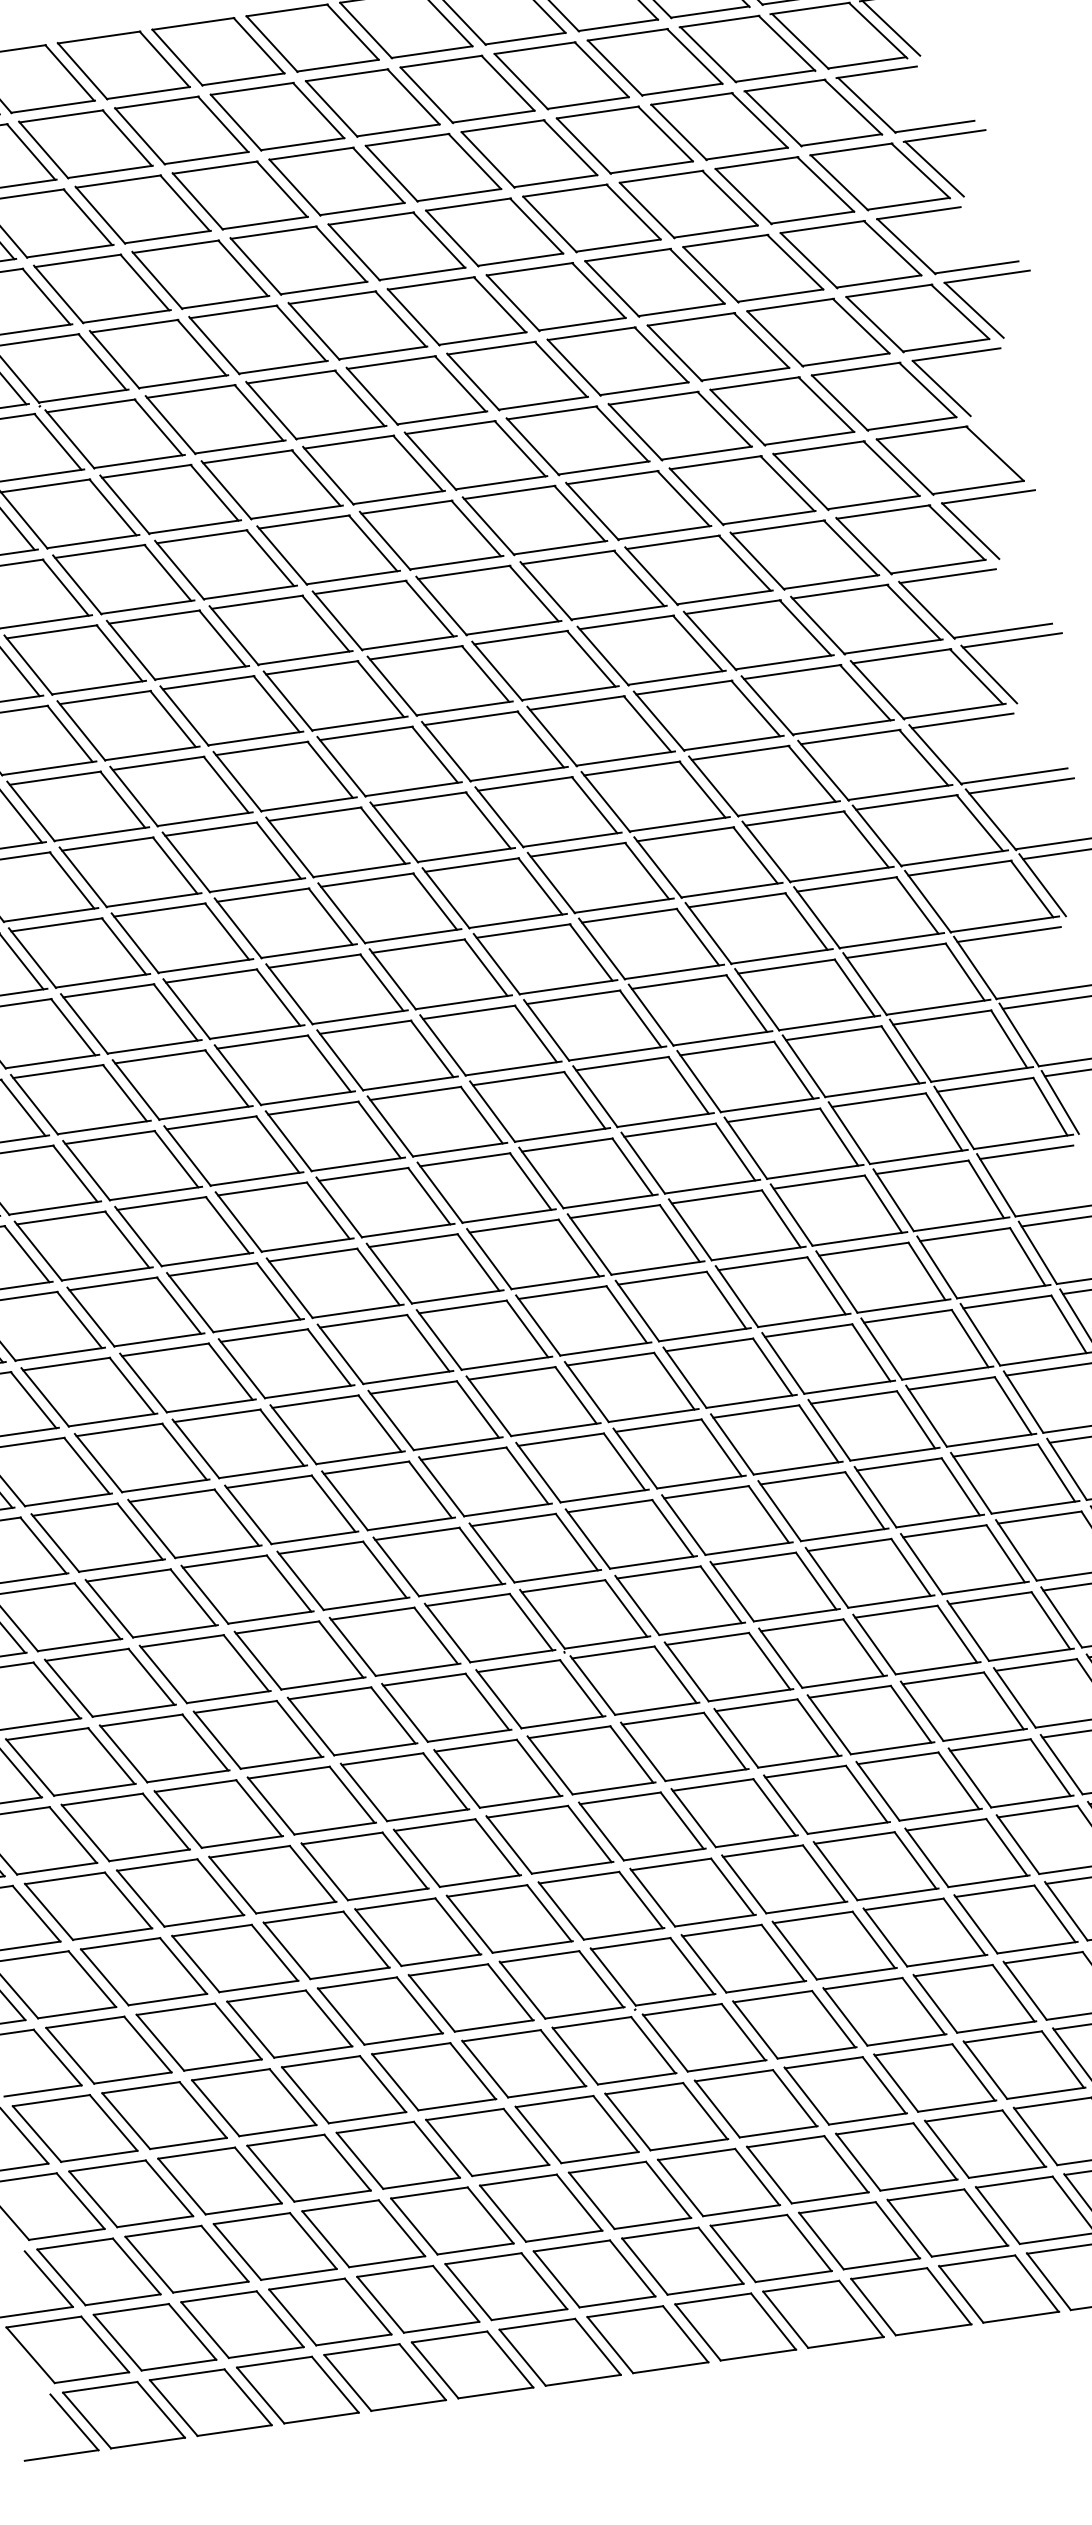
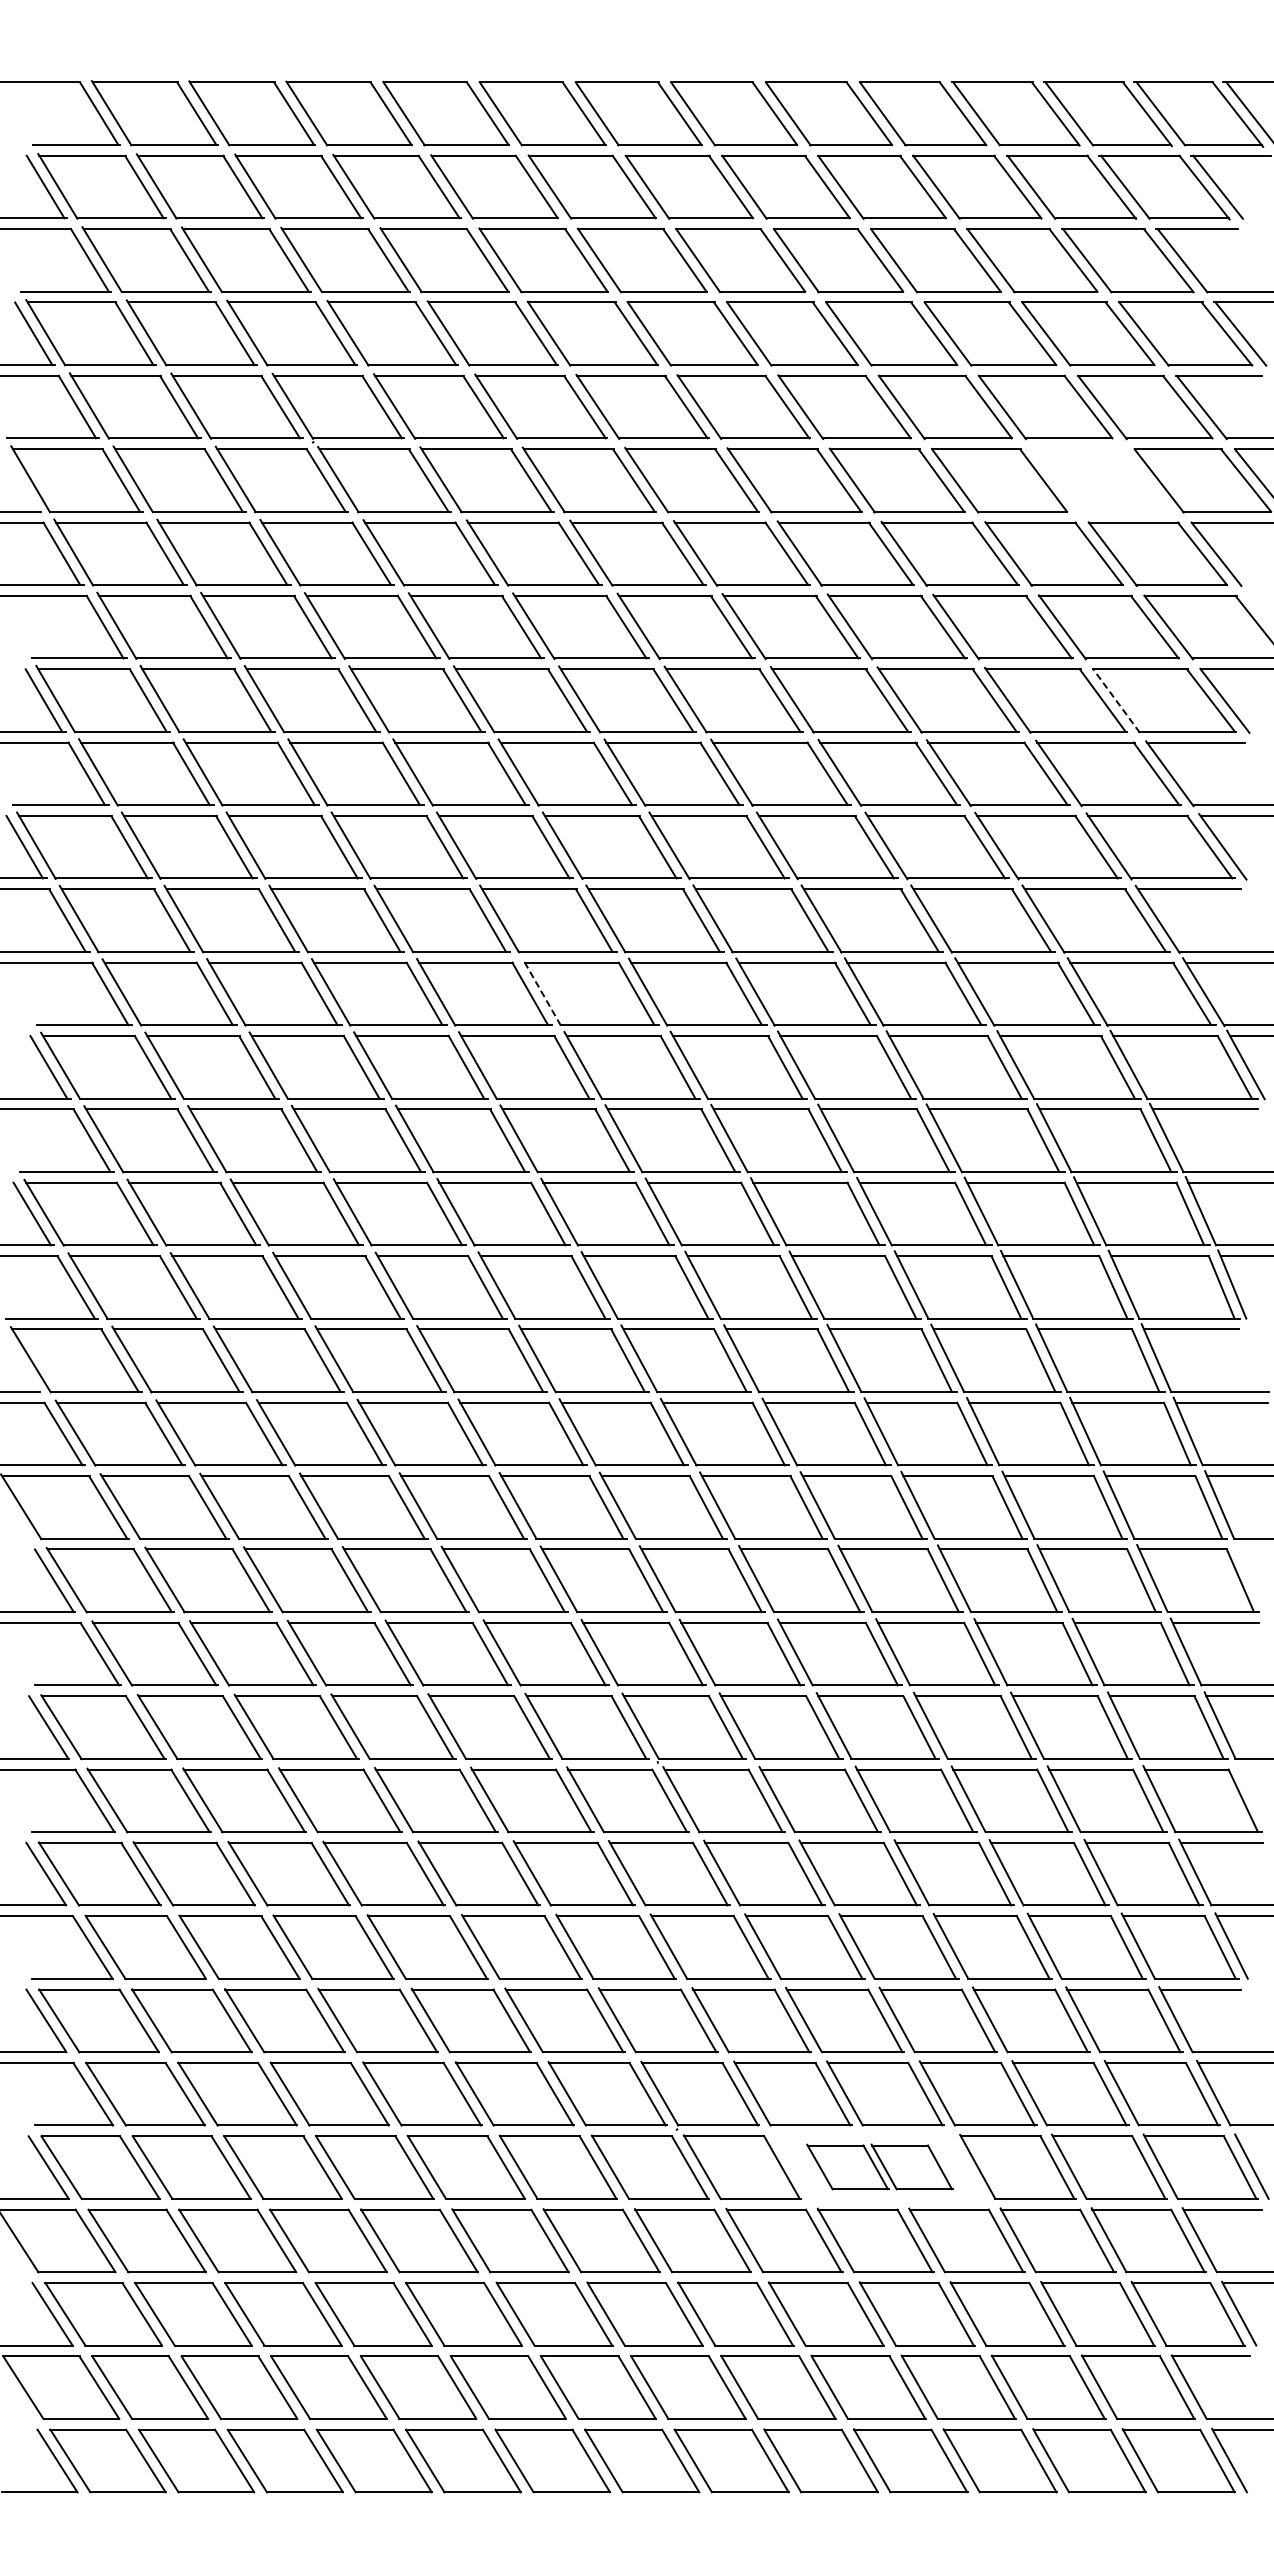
part: (818, 332) -> (1101, 480), removed
line: (864, 546) -> (1116, 700), solid -> dashed
line: (341, 912) -> (541, 991), solid -> dashed
part: (839, 2017) -> (879, 2166), size x0.7

